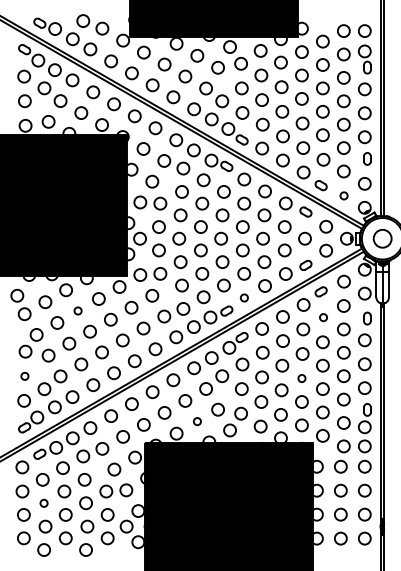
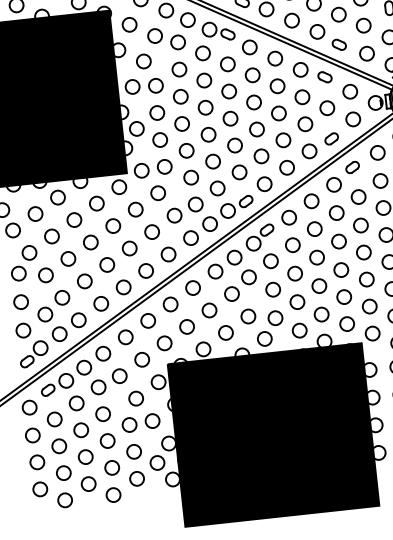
circle: (343, 195) -> (366, 53), size x1.67
circle: (244, 297) -> (264, 183), size x1.67
circle: (77, 310) -> (73, 219), size x1.67
circle: (323, 317) -> (358, 196), size x1.67
circle: (24, 376) -> (20, 302), size x1.67
circle: (301, 378) -> (340, 270), size x1.67
circle: (197, 421) -> (226, 332), size x1.67
circle: (43, 503) -> (58, 446), size x1.67

